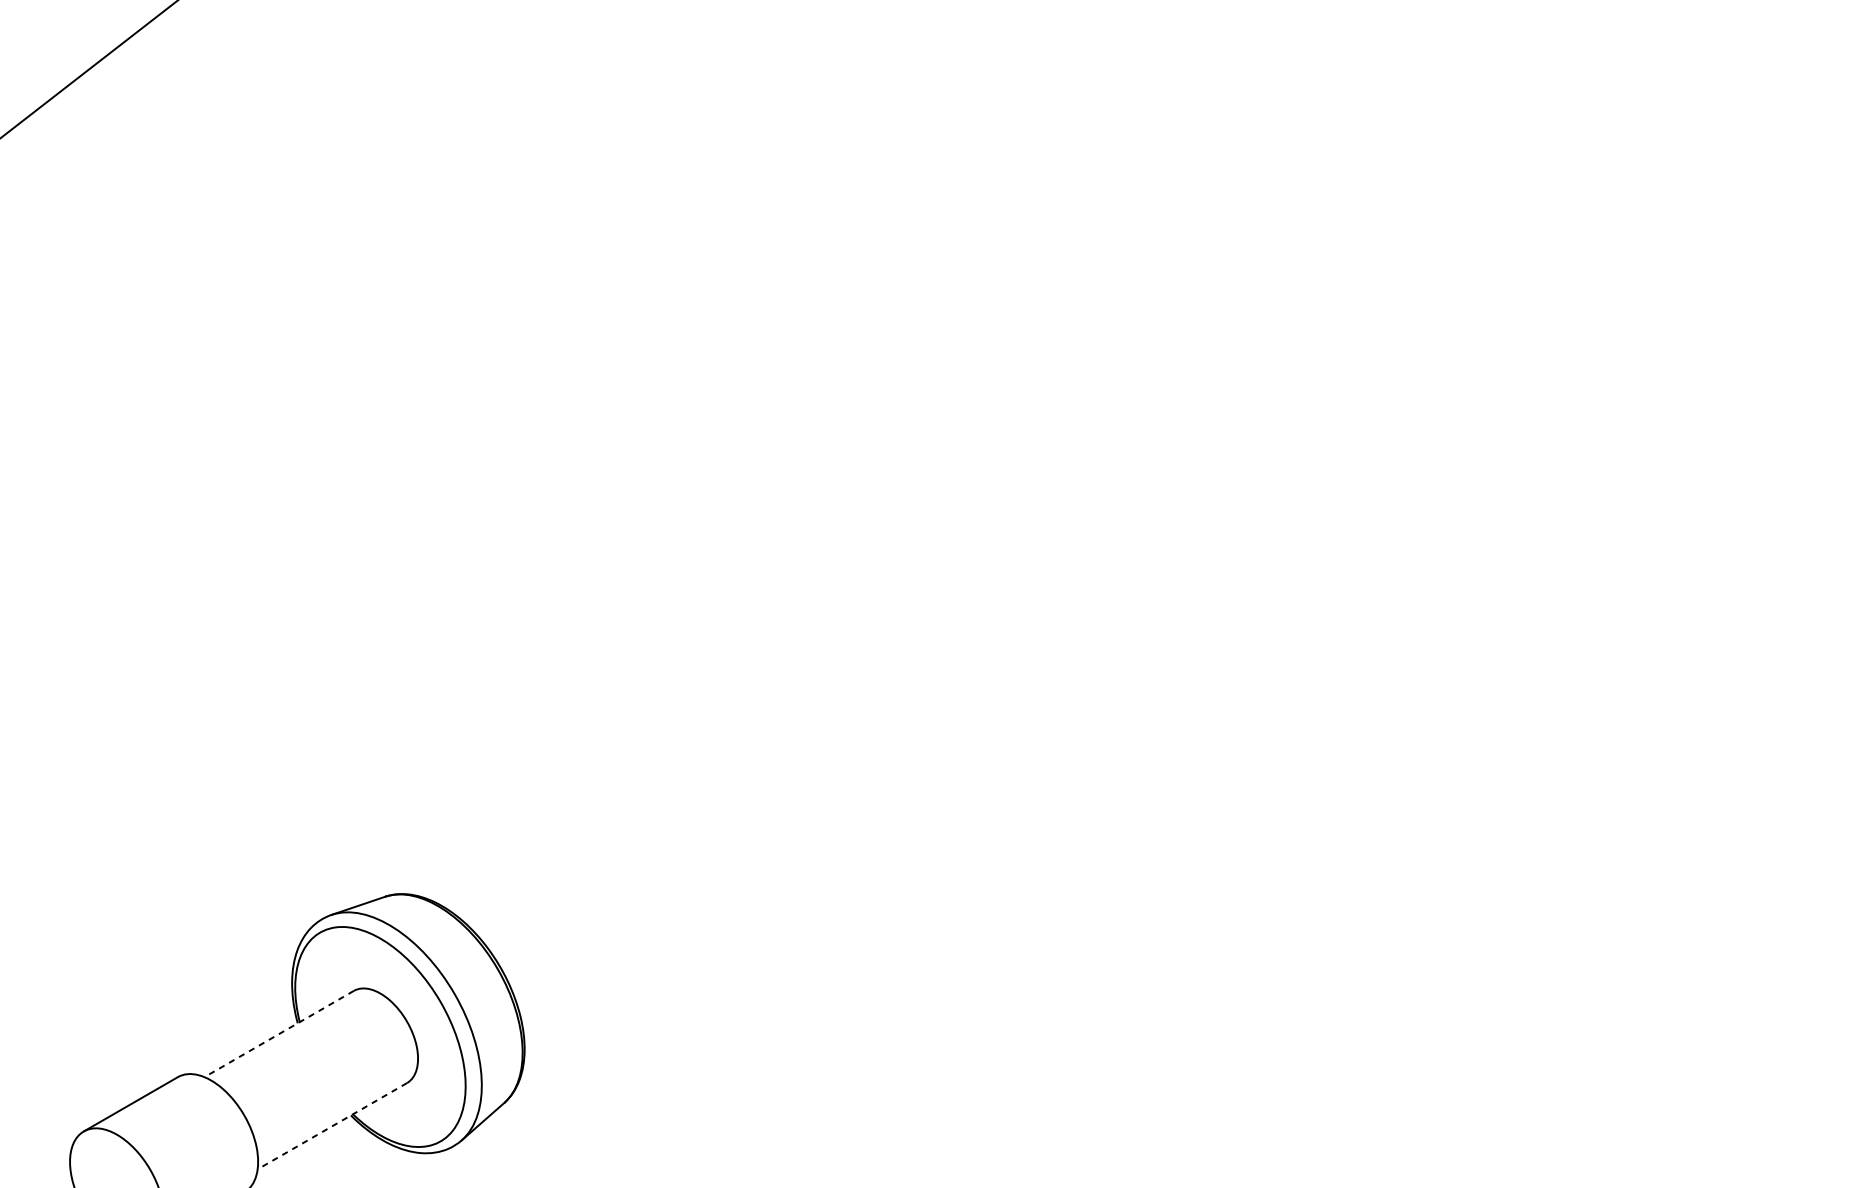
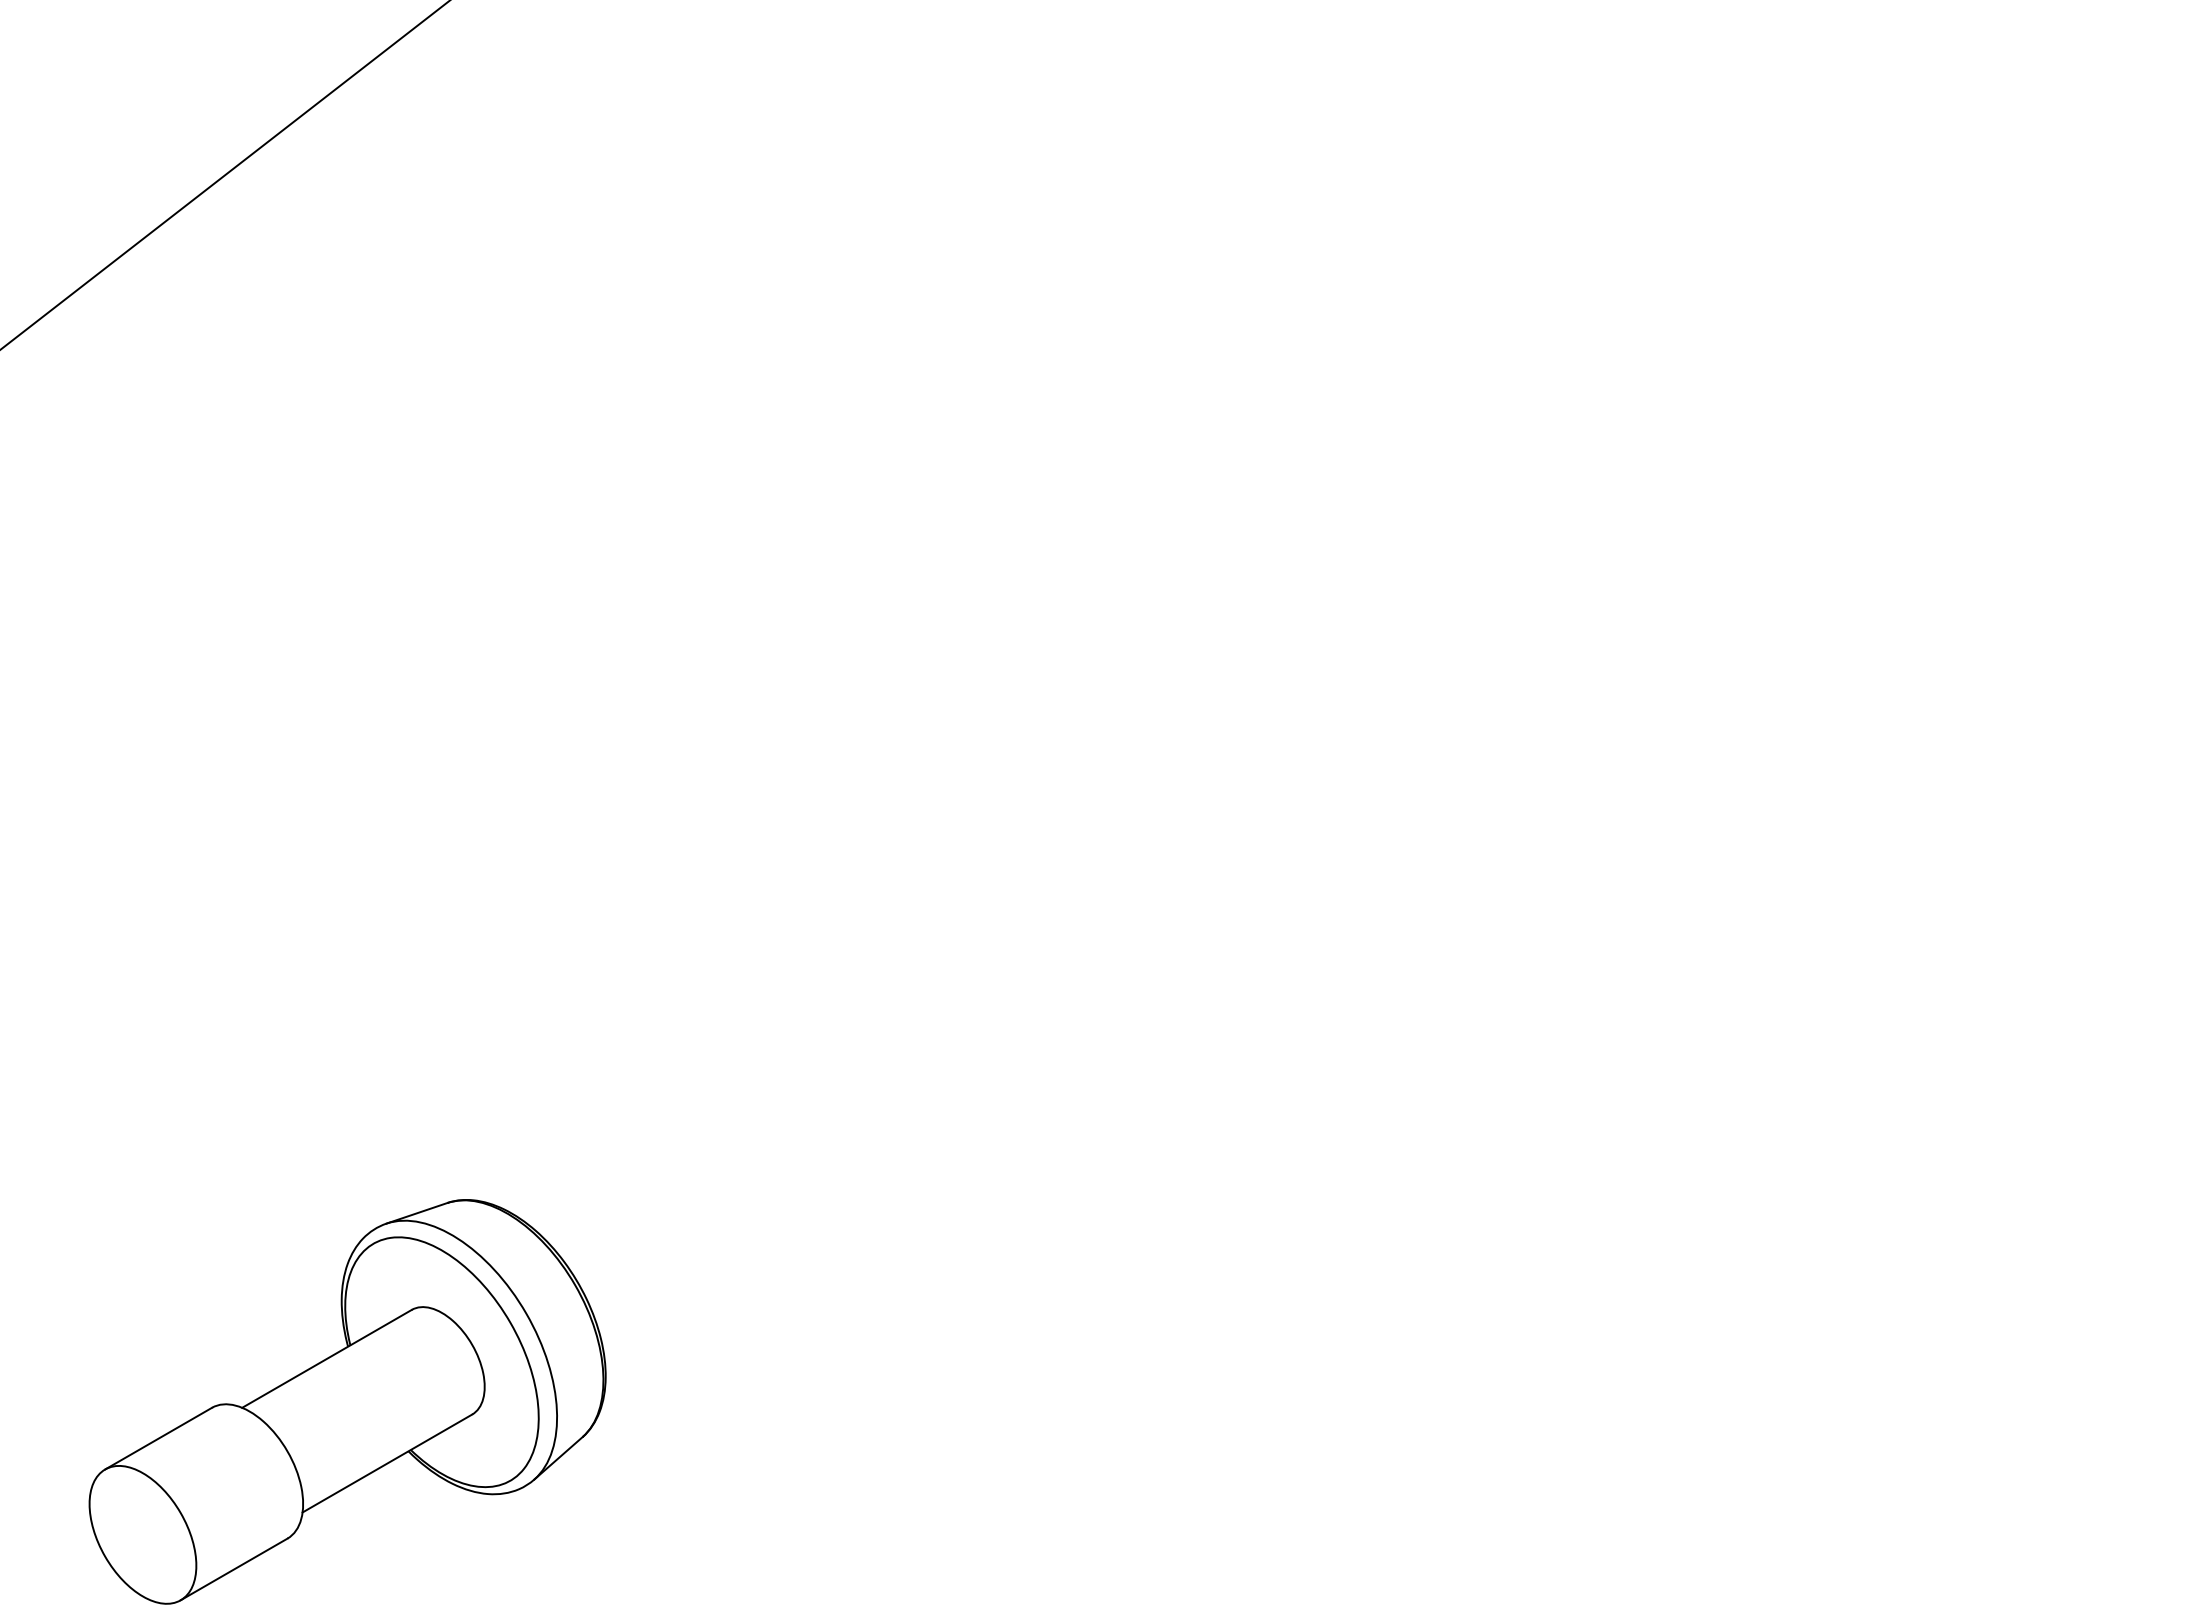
line: (279, 1033) -> (327, 1358), dashed -> solid
line: (332, 1126) -> (387, 1463), dashed -> solid

